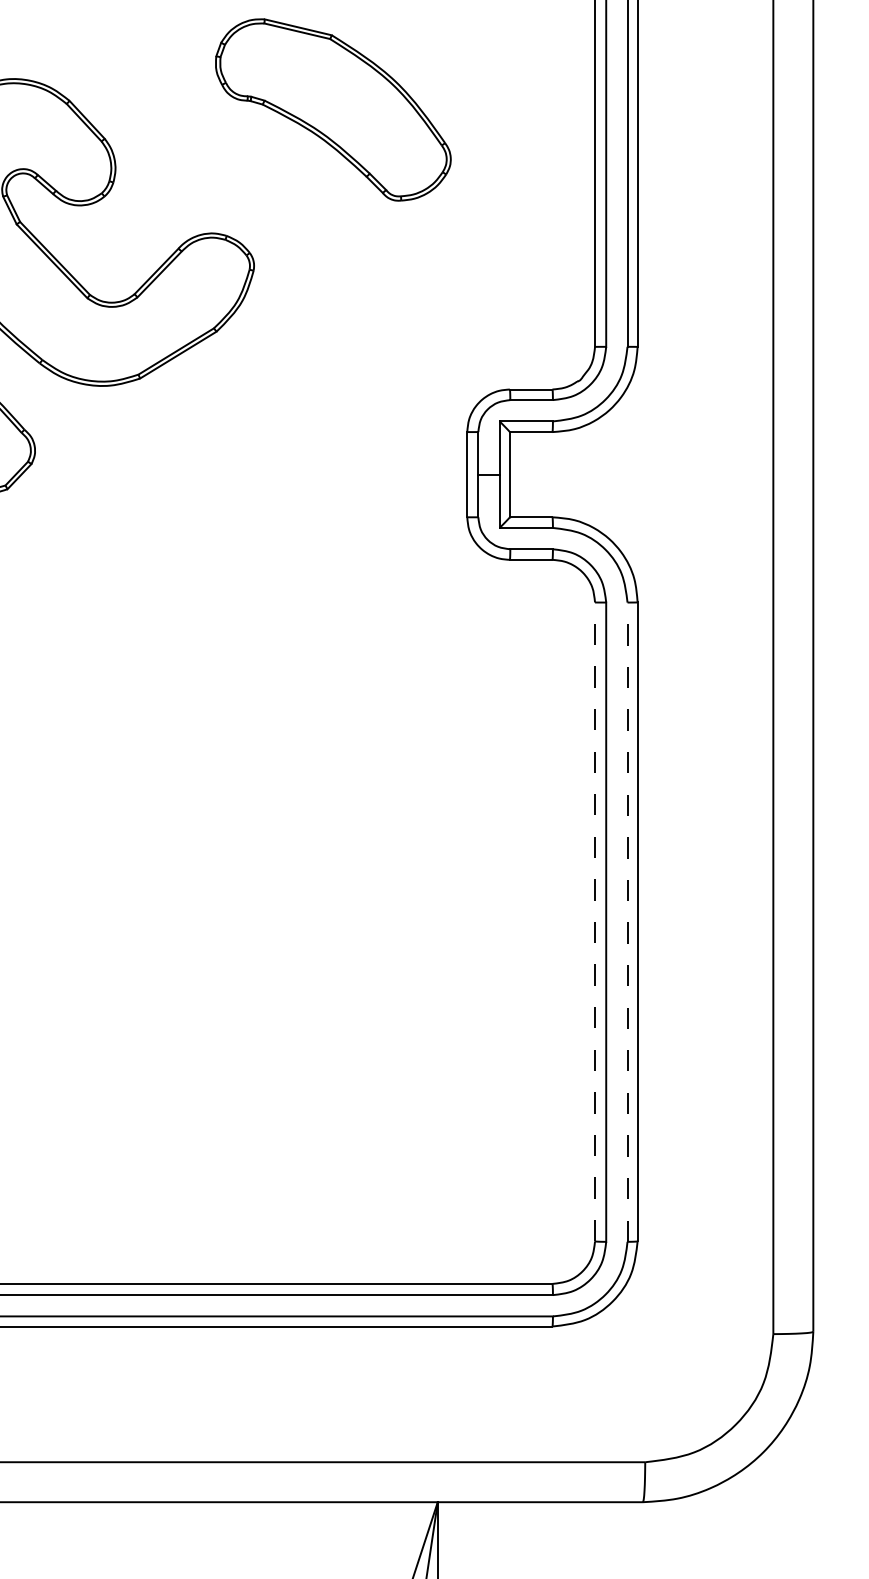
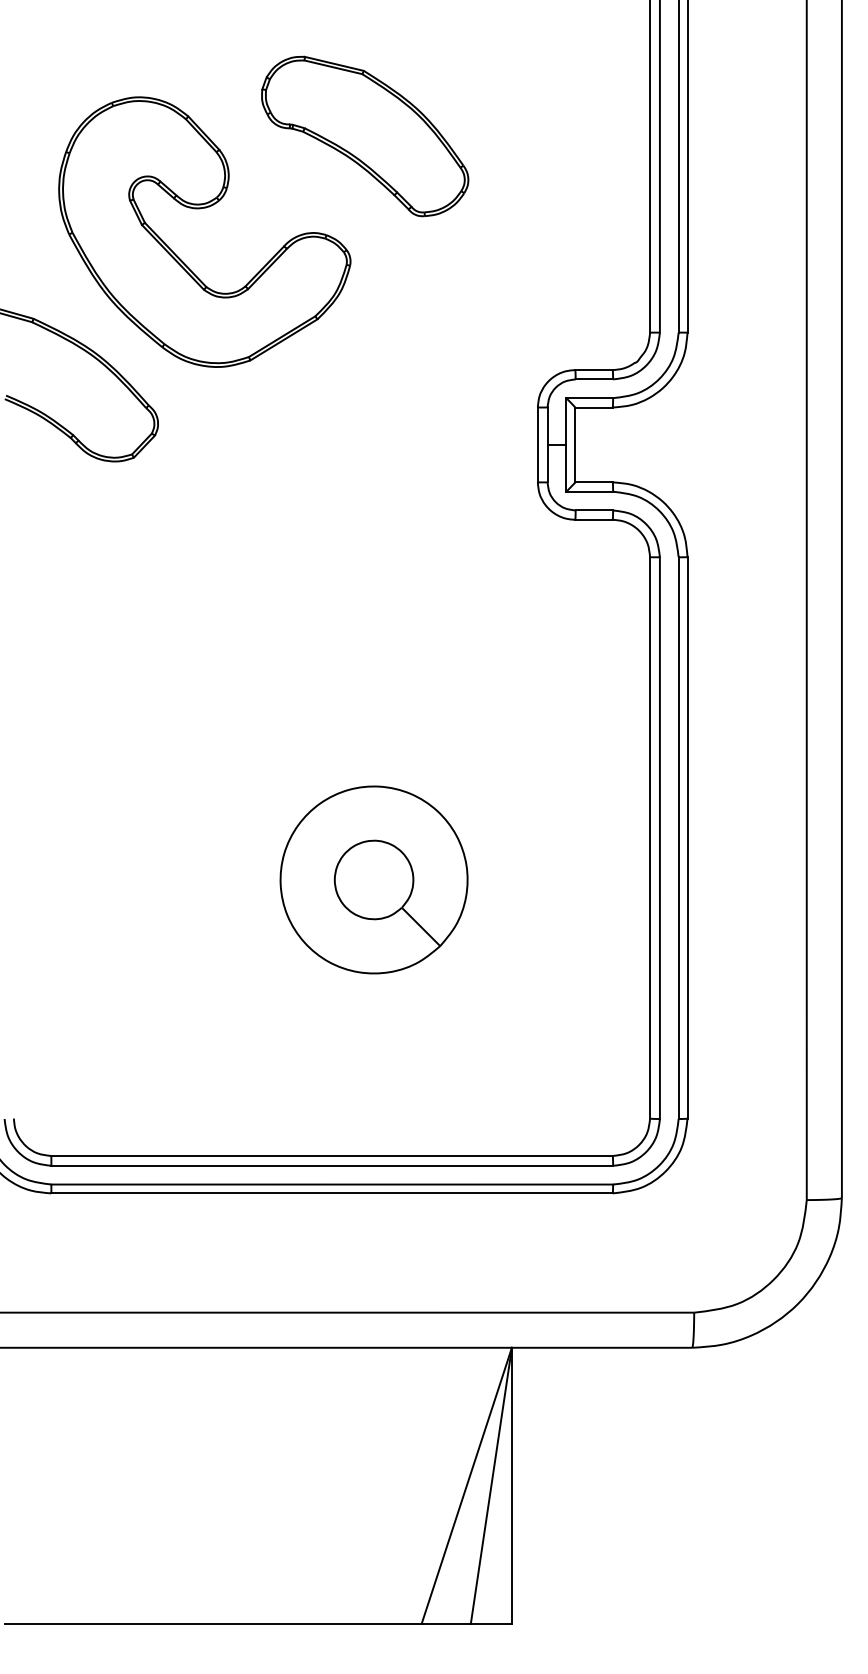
part: (333, 109) -> (365, 136), moved
line: (595, 921) -> (650, 837), dashed -> solid
line: (627, 922) -> (678, 838), dashed -> solid
part: (280, 969) -> (373, 879), added

